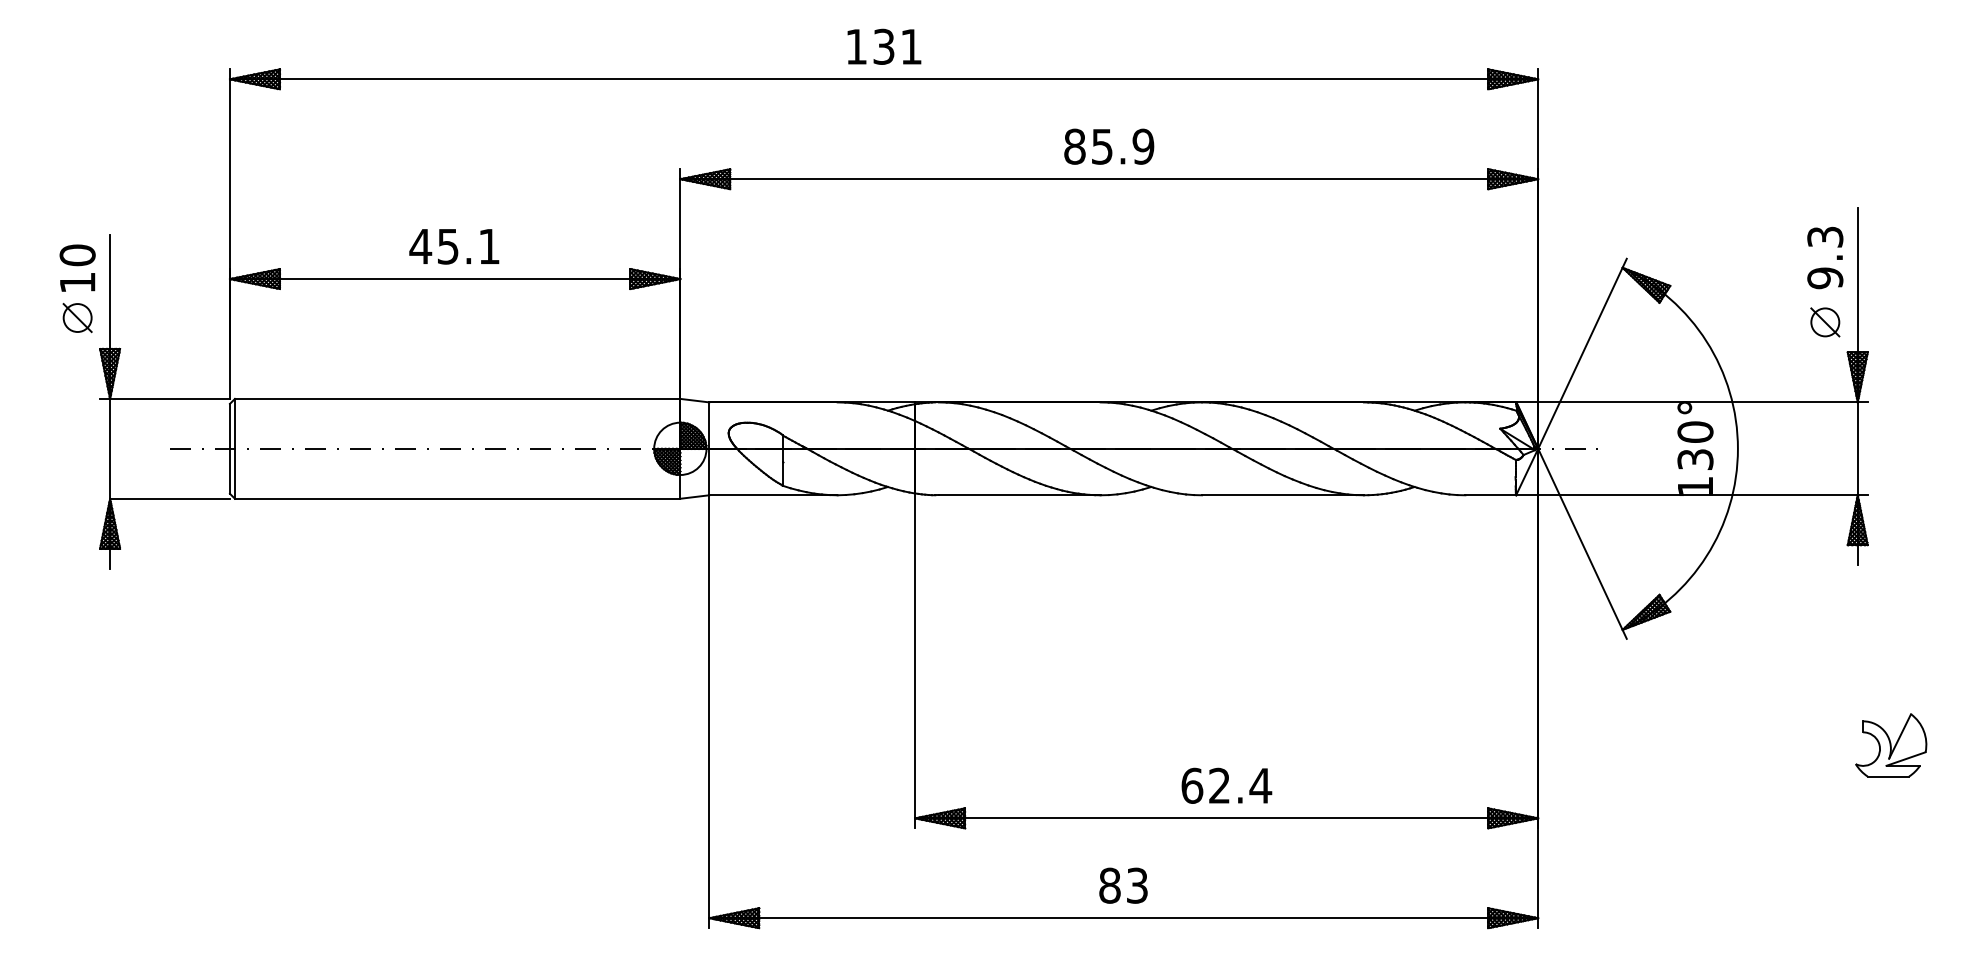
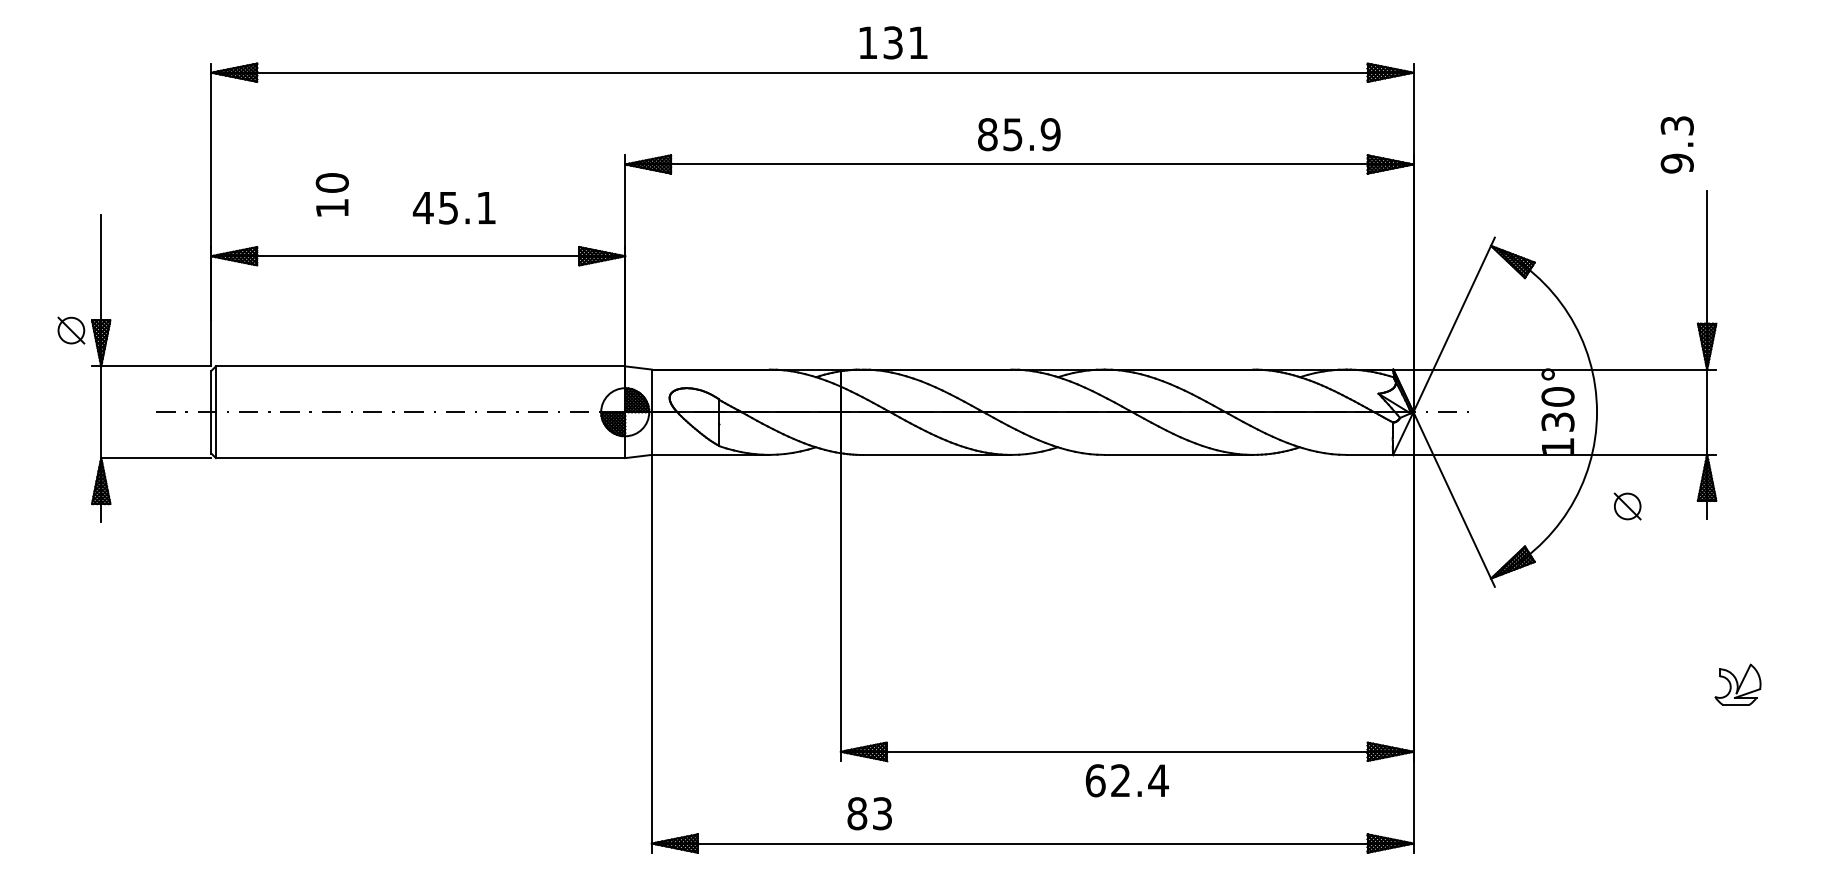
text: (884, 46) -> (893, 42), moved
text: (454, 246) -> (454, 207), moved
text: (1825, 257) -> (1677, 144), moved
text: (77, 267) -> (332, 194), moved
part: (77, 318) -> (71, 331), moved
part: (1825, 322) -> (1627, 506), moved
part: (1891, 745) -> (1738, 684), size x0.7
text: (1226, 785) -> (1127, 780), moved
text: (1123, 885) -> (869, 813), moved

